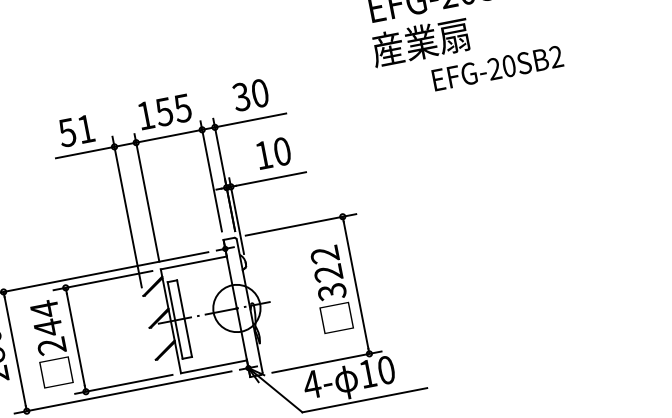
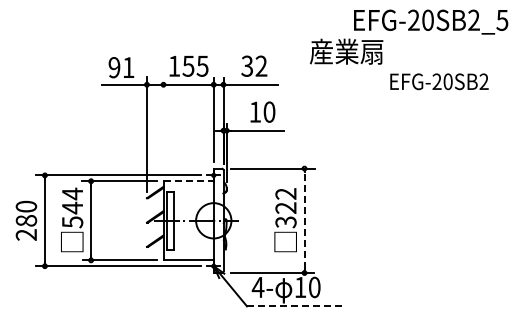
text: (420, 42) -> (346, 51), moved
text: (259, 92) -> (261, 65), 30 -> 32
text: (67, 132) -> (114, 67), 51 -> 91
line: (146, 197) -> (163, 126), removed
line: (195, 263) -> (189, 181), solid -> dashed
line: (355, 284) -> (304, 220), solid -> dashed
text: (51, 346) -> (72, 222), 244 -> 544
line: (364, 400) -> (294, 306), solid -> dashed

